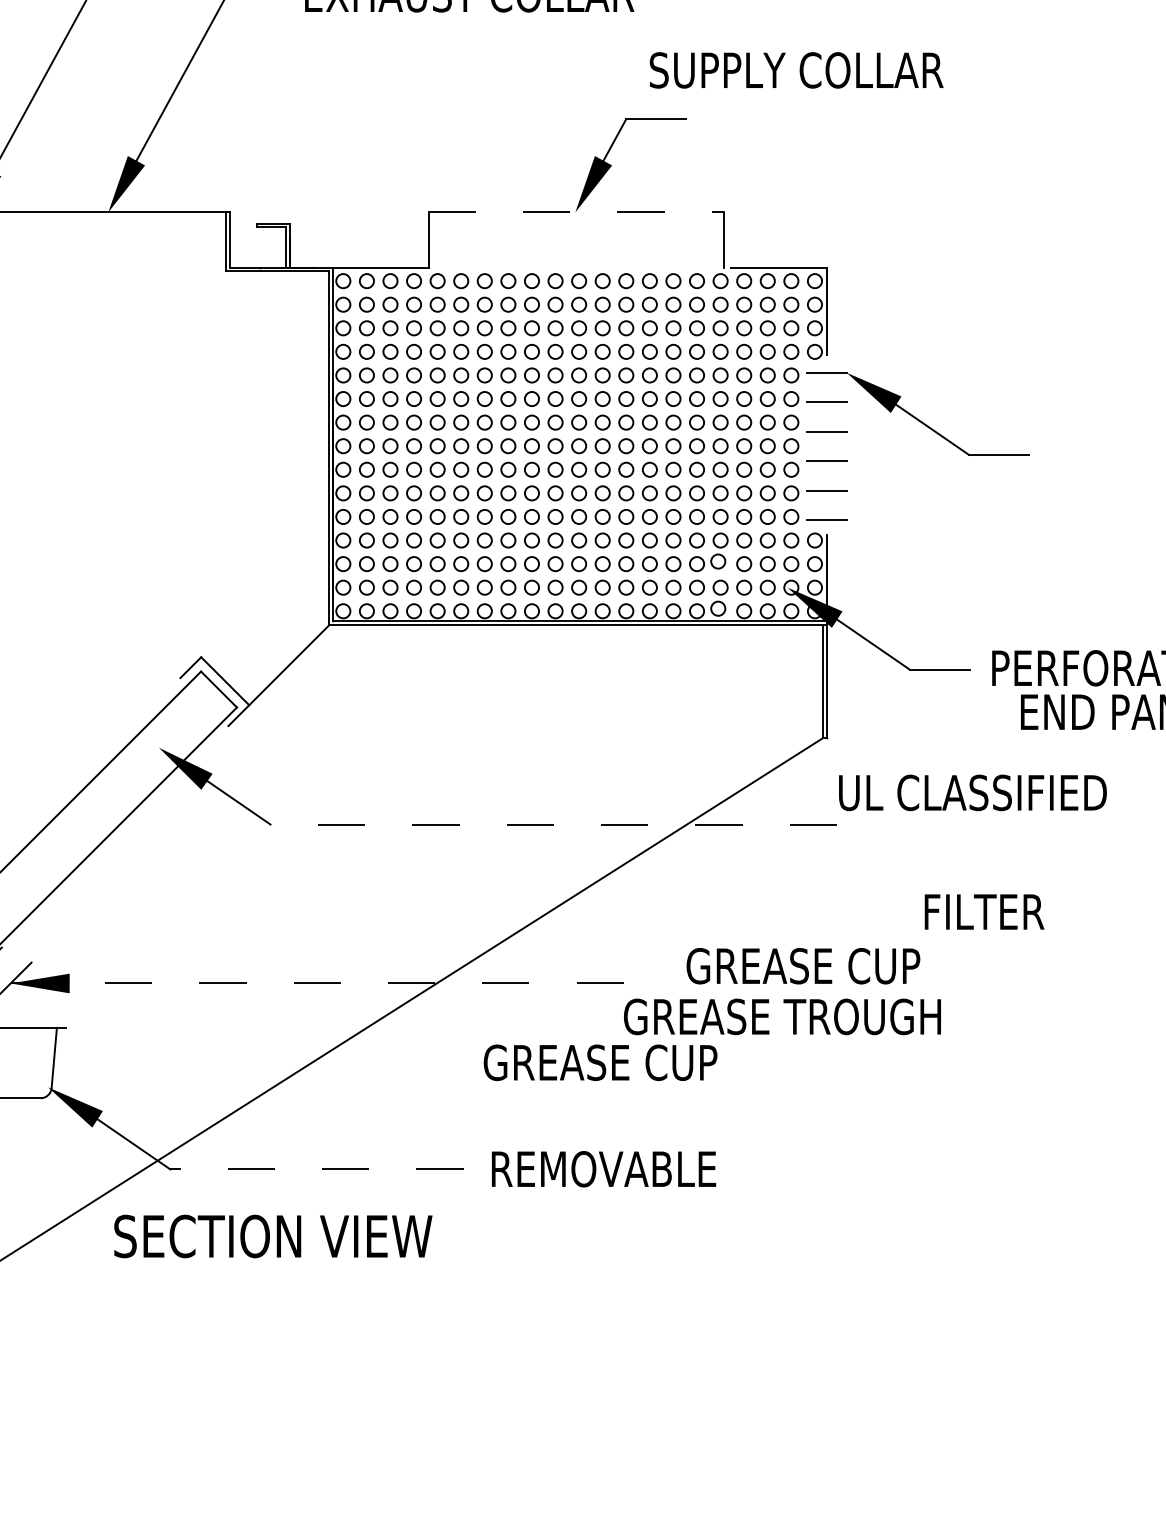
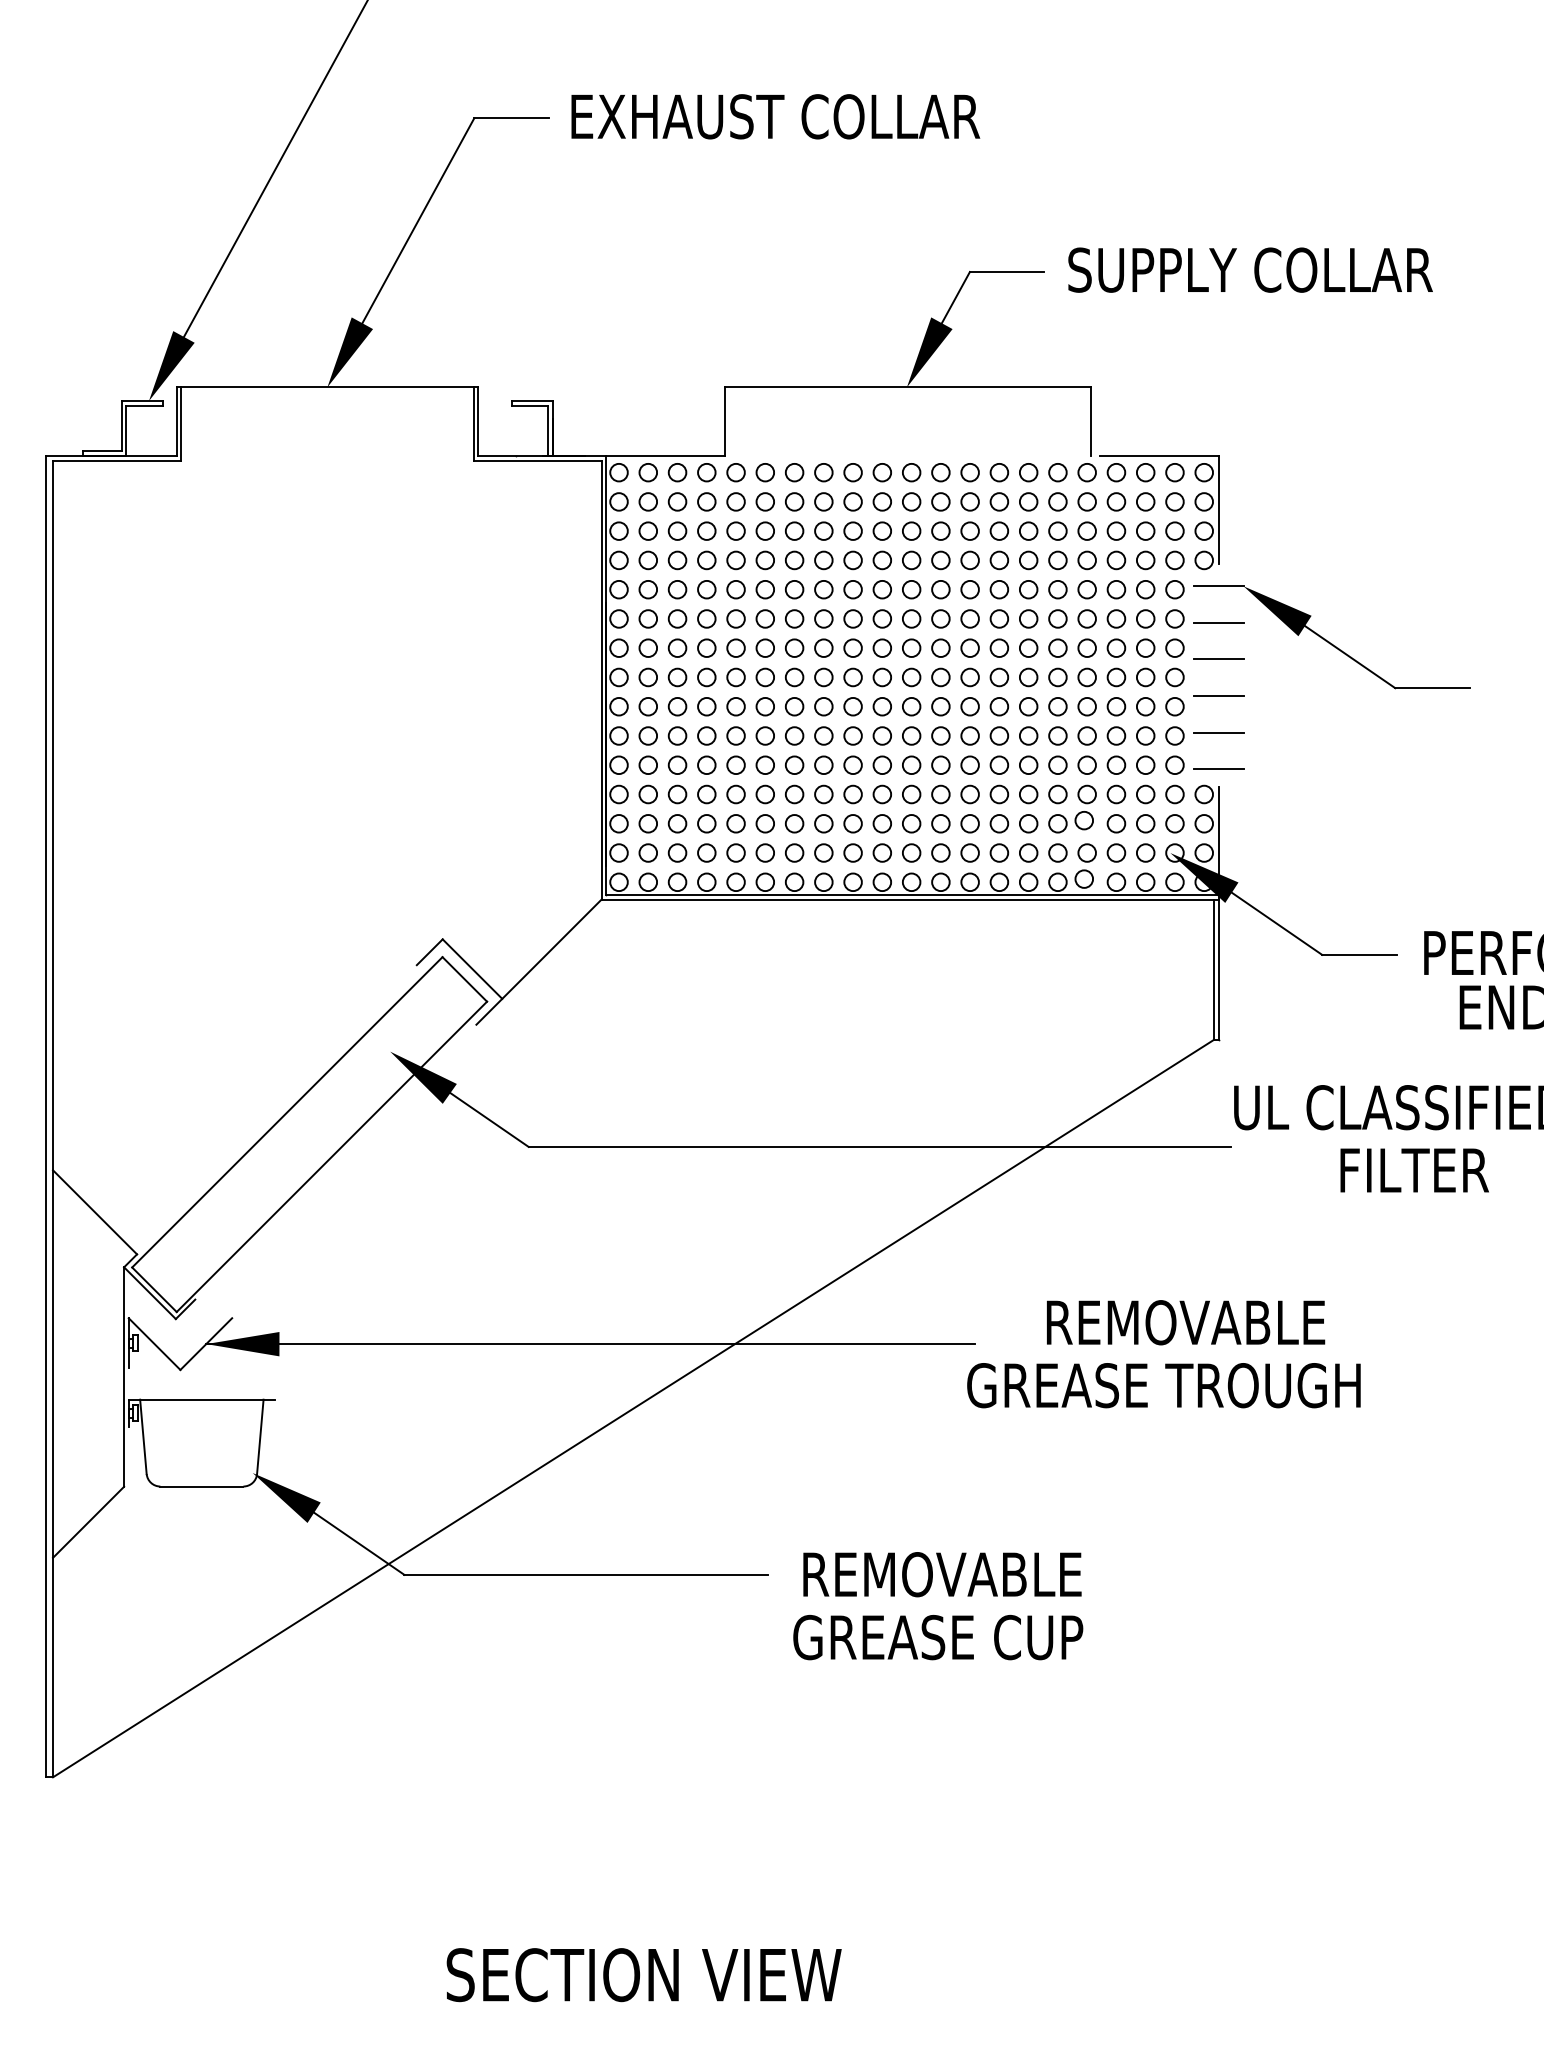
text: (796, 69) -> (1250, 269), moved
line: (576, 212) -> (908, 387), dashed -> solid
line: (553, 824) -> (879, 1146), dashed -> solid
text: (984, 912) -> (1414, 1170), moved
text: (803, 966) -> (1189, 1322), GREASE CUP -> REMOVABLE
line: (320, 983) -> (590, 1344), dashed -> solid
text: (600, 1062) -> (938, 1637), moved
line: (317, 1169) -> (586, 1574), dashed -> solid
text: (272, 1236) -> (643, 1975), moved

